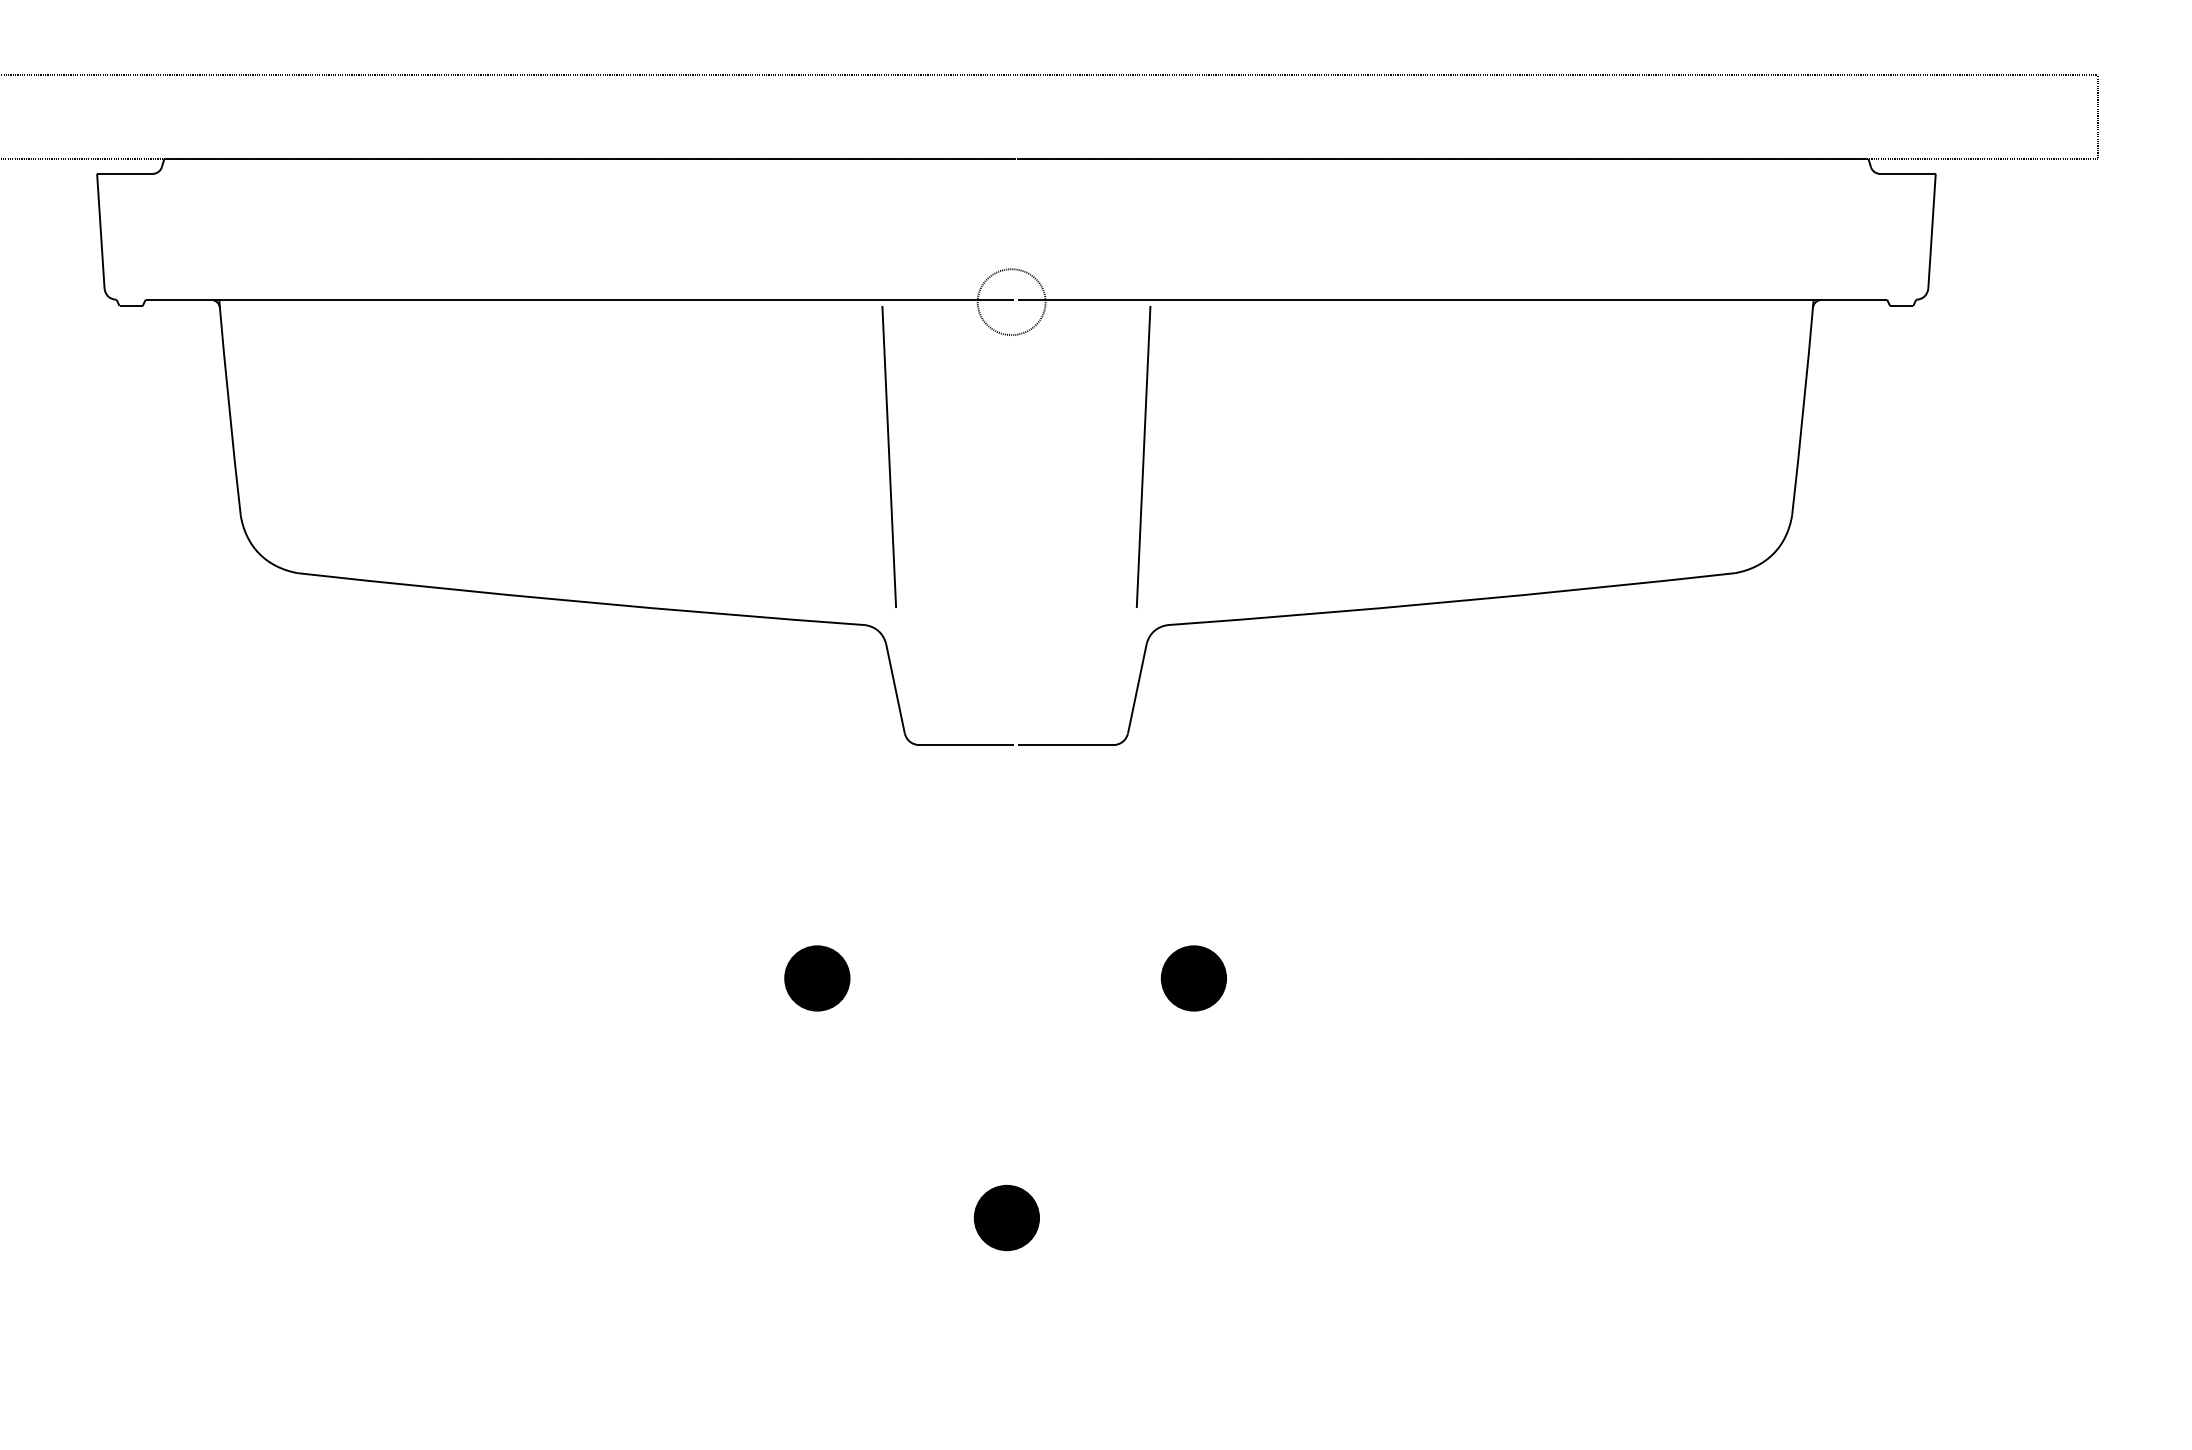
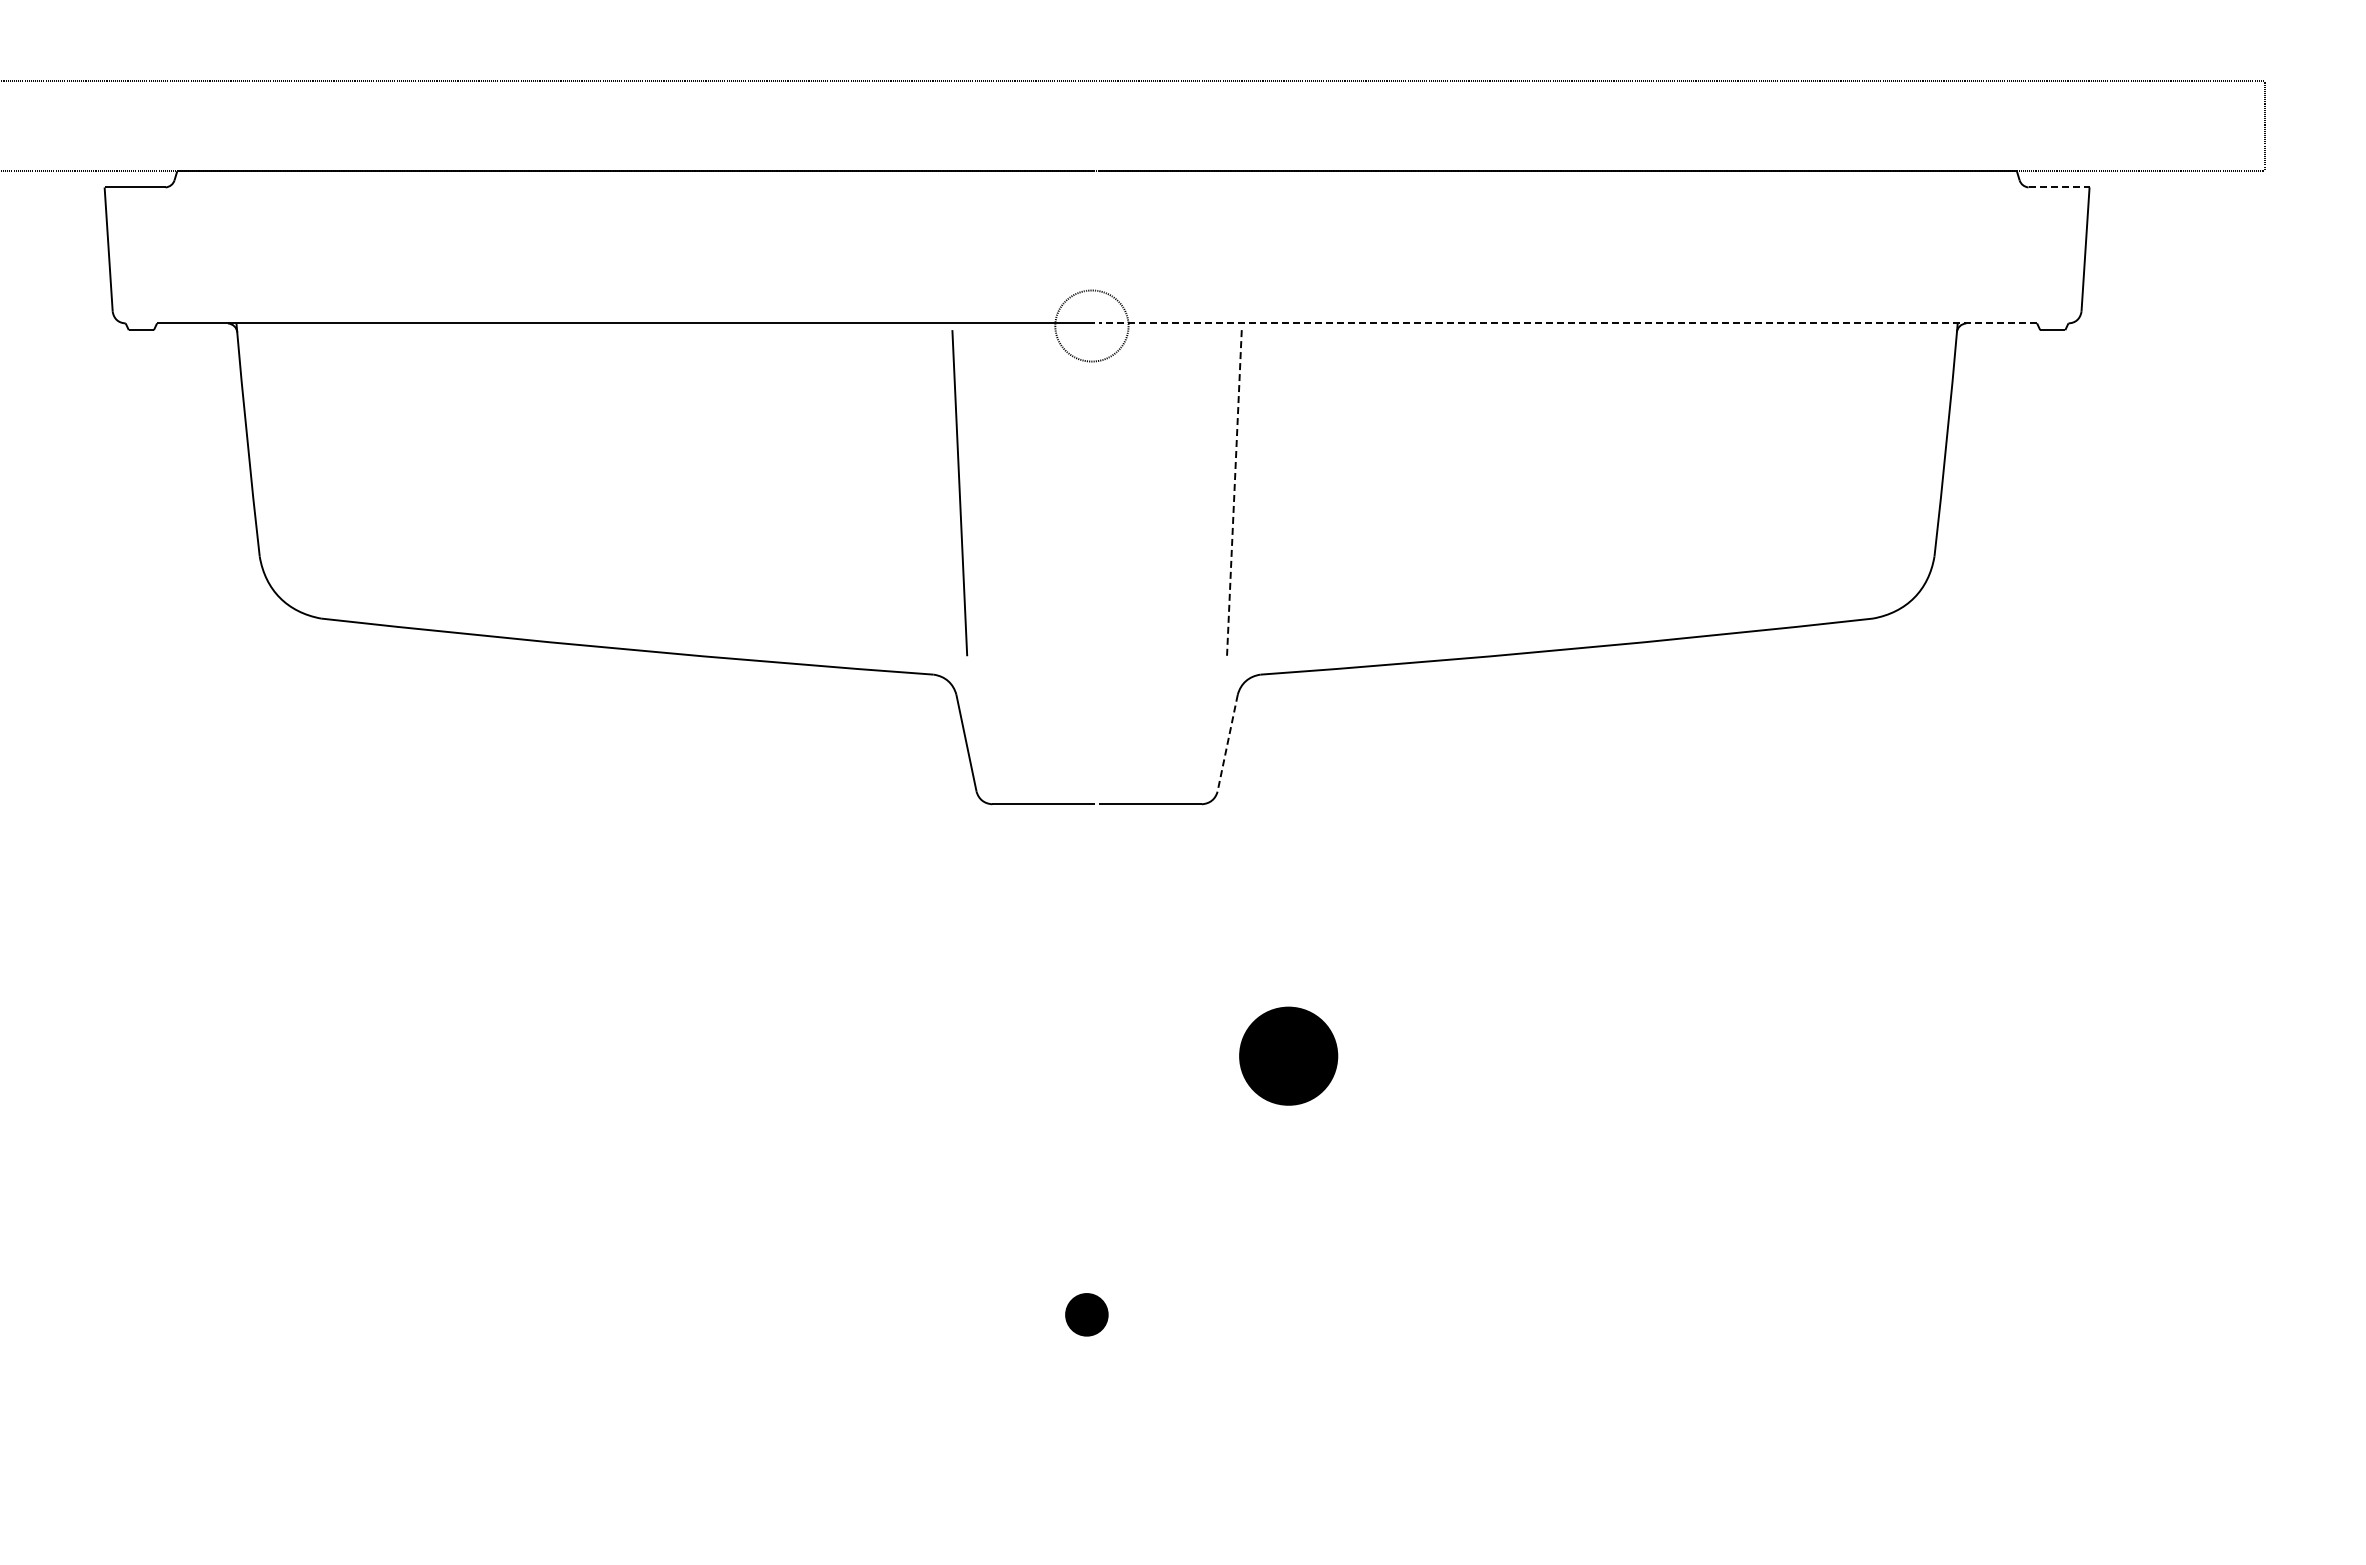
line: (1907, 173) -> (2059, 187), solid -> dashed
line: (1453, 299) -> (1568, 323), solid -> dashed
line: (1143, 457) -> (1234, 493), solid -> dashed
line: (1137, 688) -> (1227, 743), solid -> dashed
part: (816, 977) -> (881, 1055), removed
part: (1193, 977) -> (1288, 1055), size x1.4
part: (1006, 1217) -> (1086, 1314), size x0.6

